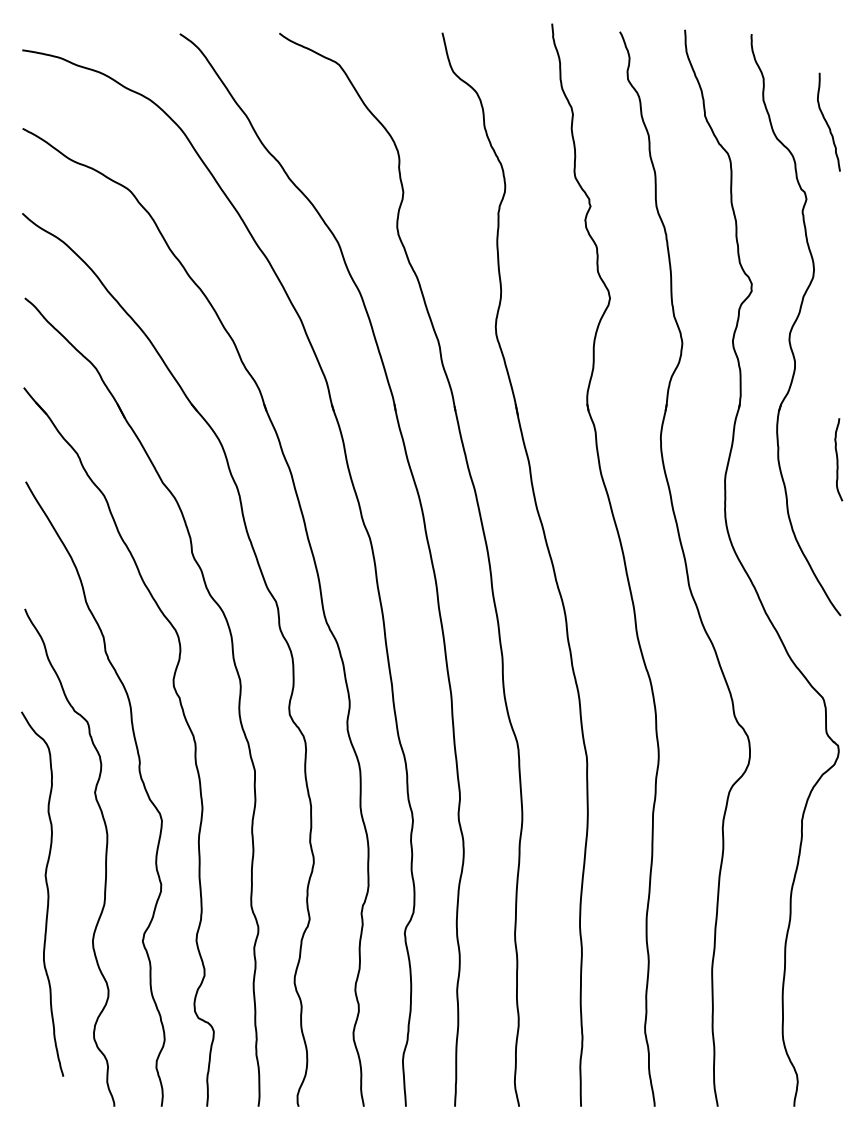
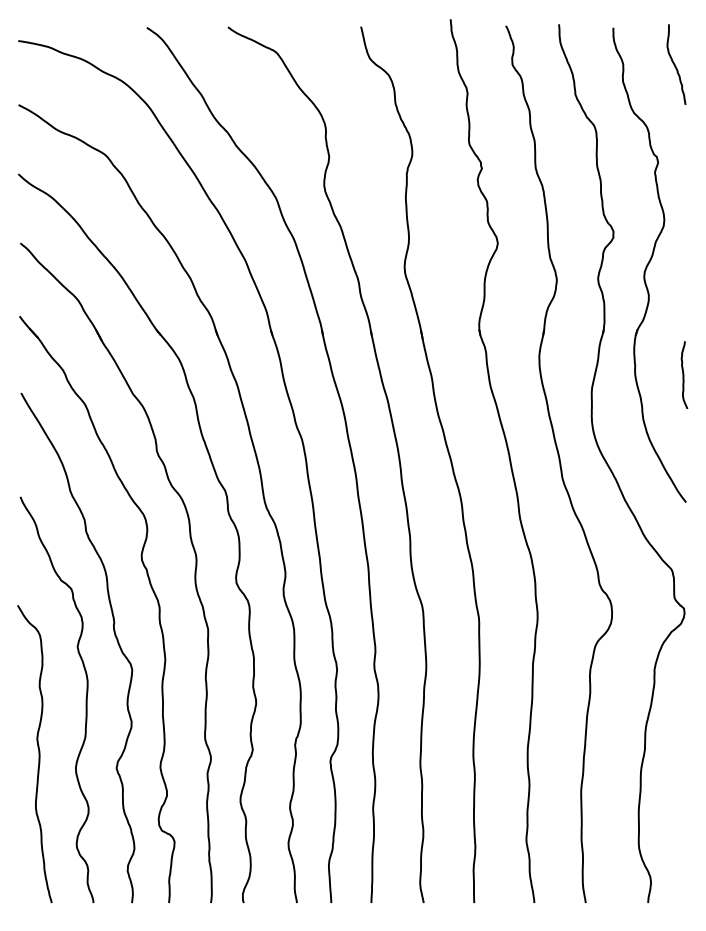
curve: (827, 121) -> (675, 64), moved
curve: (47, 893) -> (38, 753), moved

